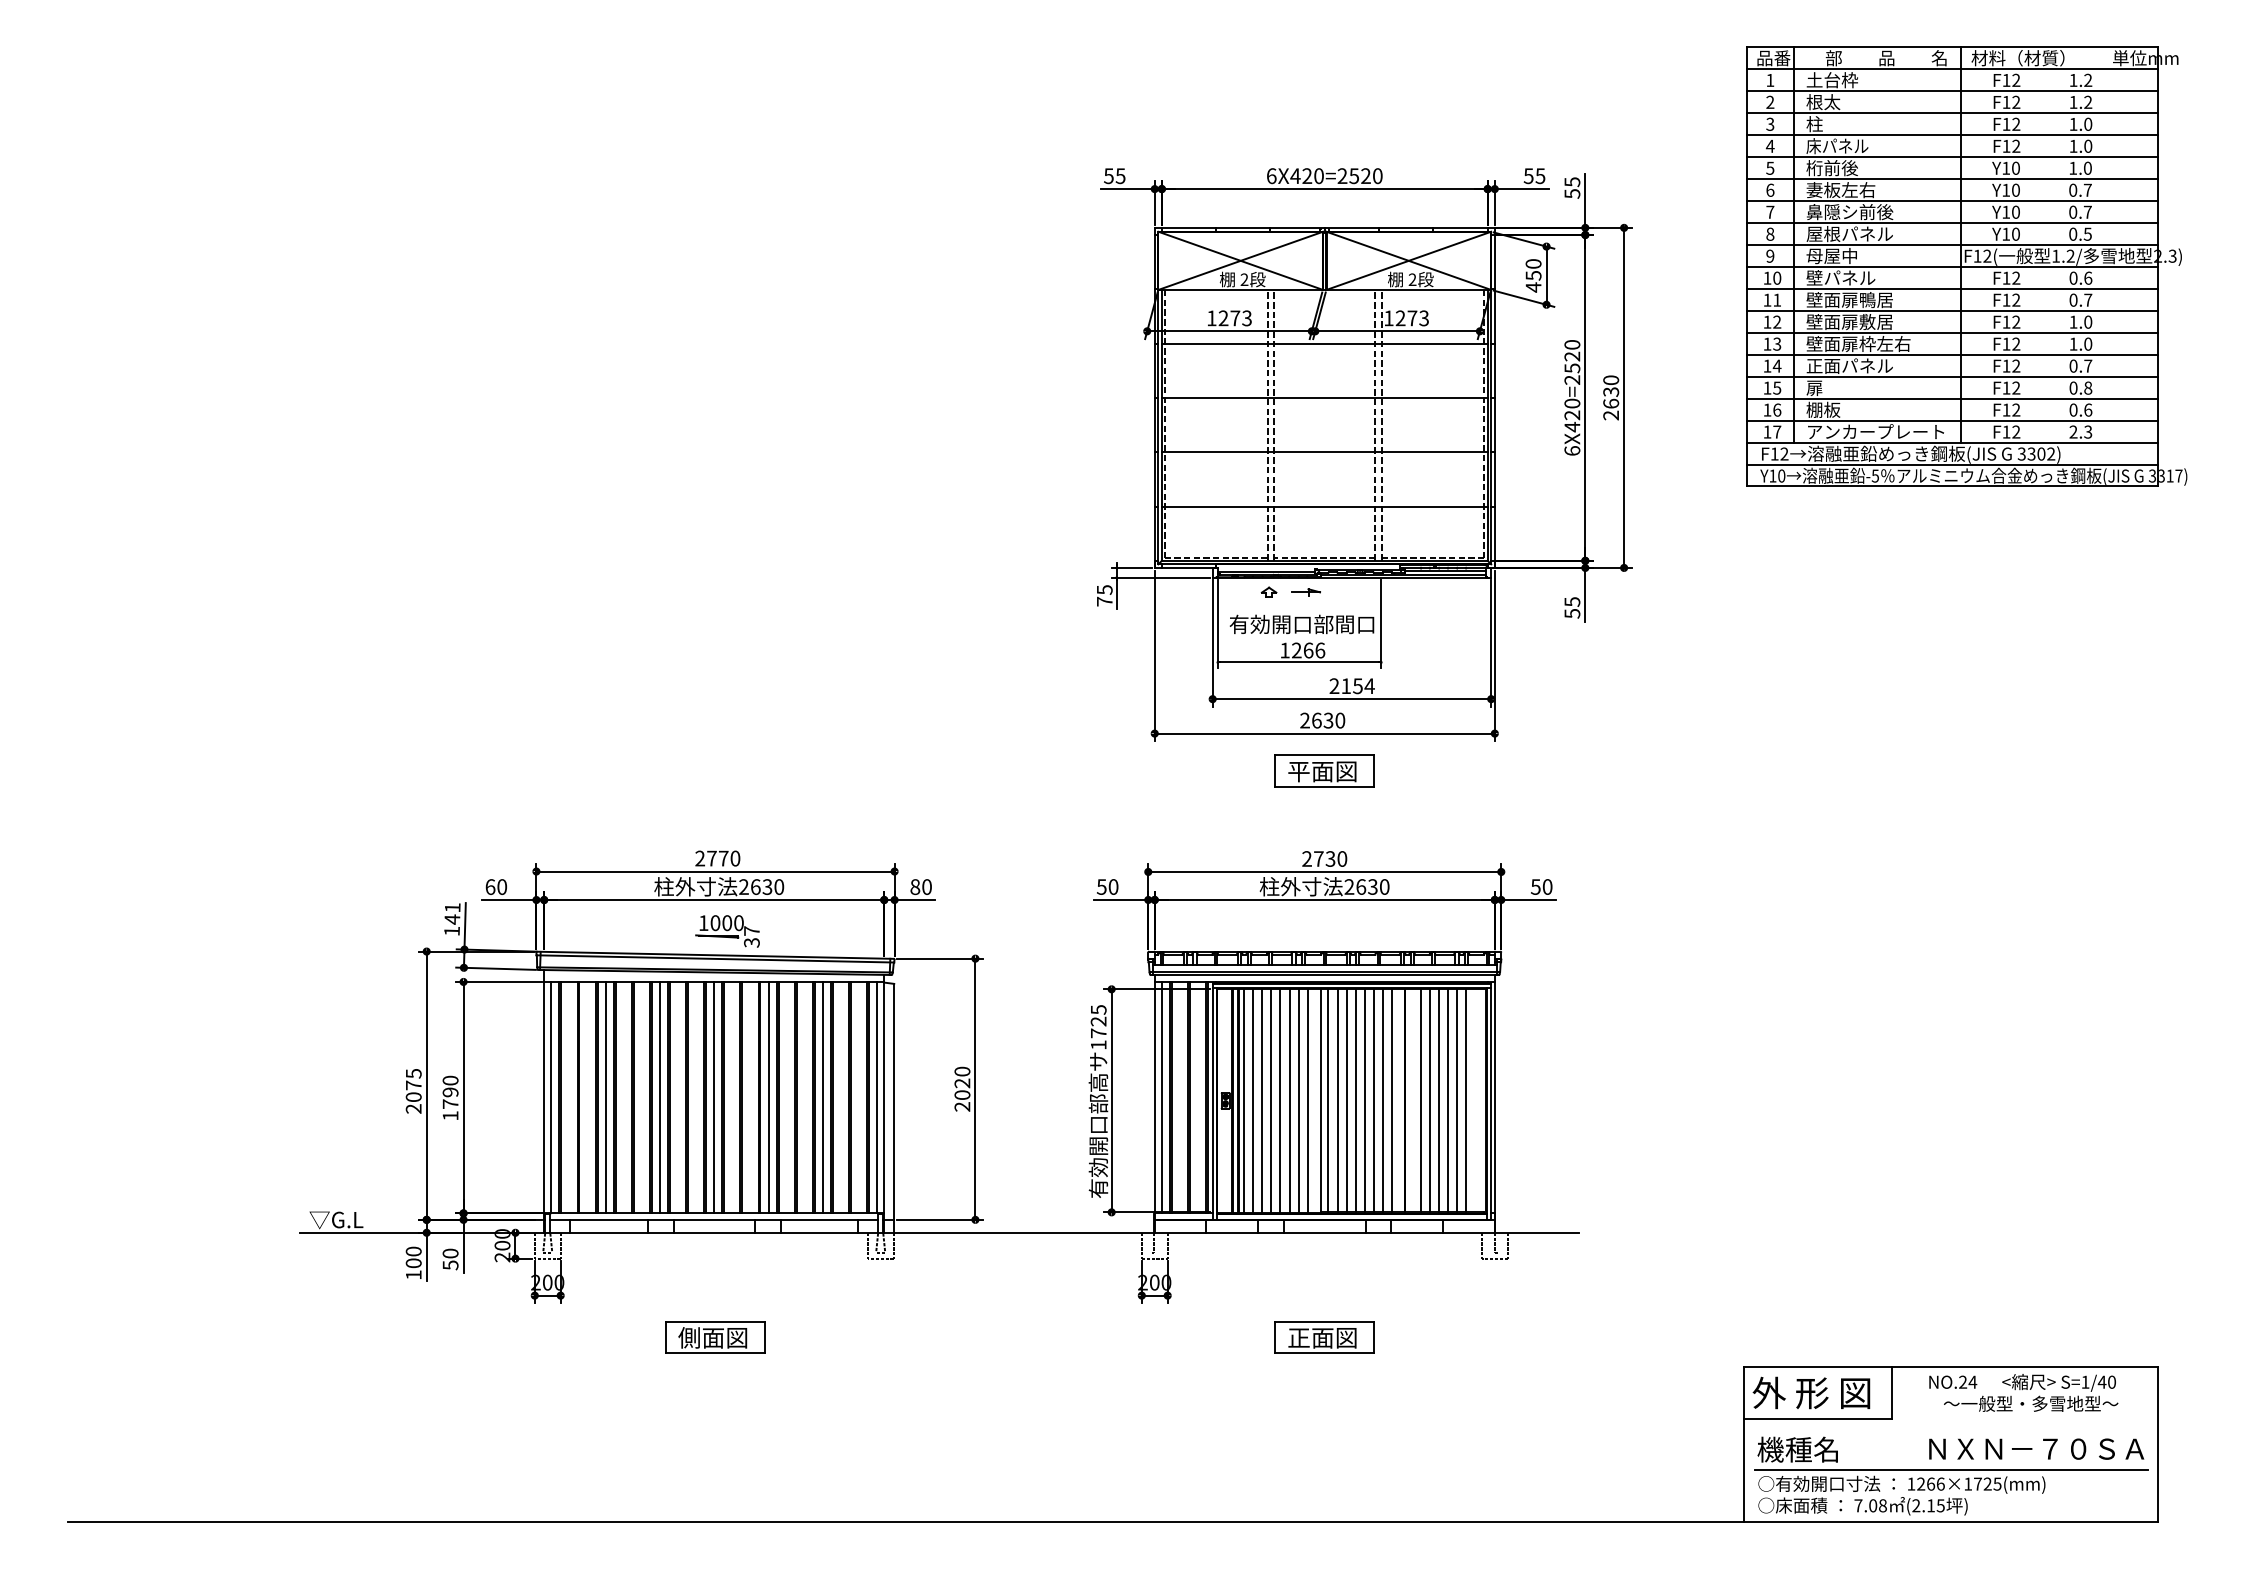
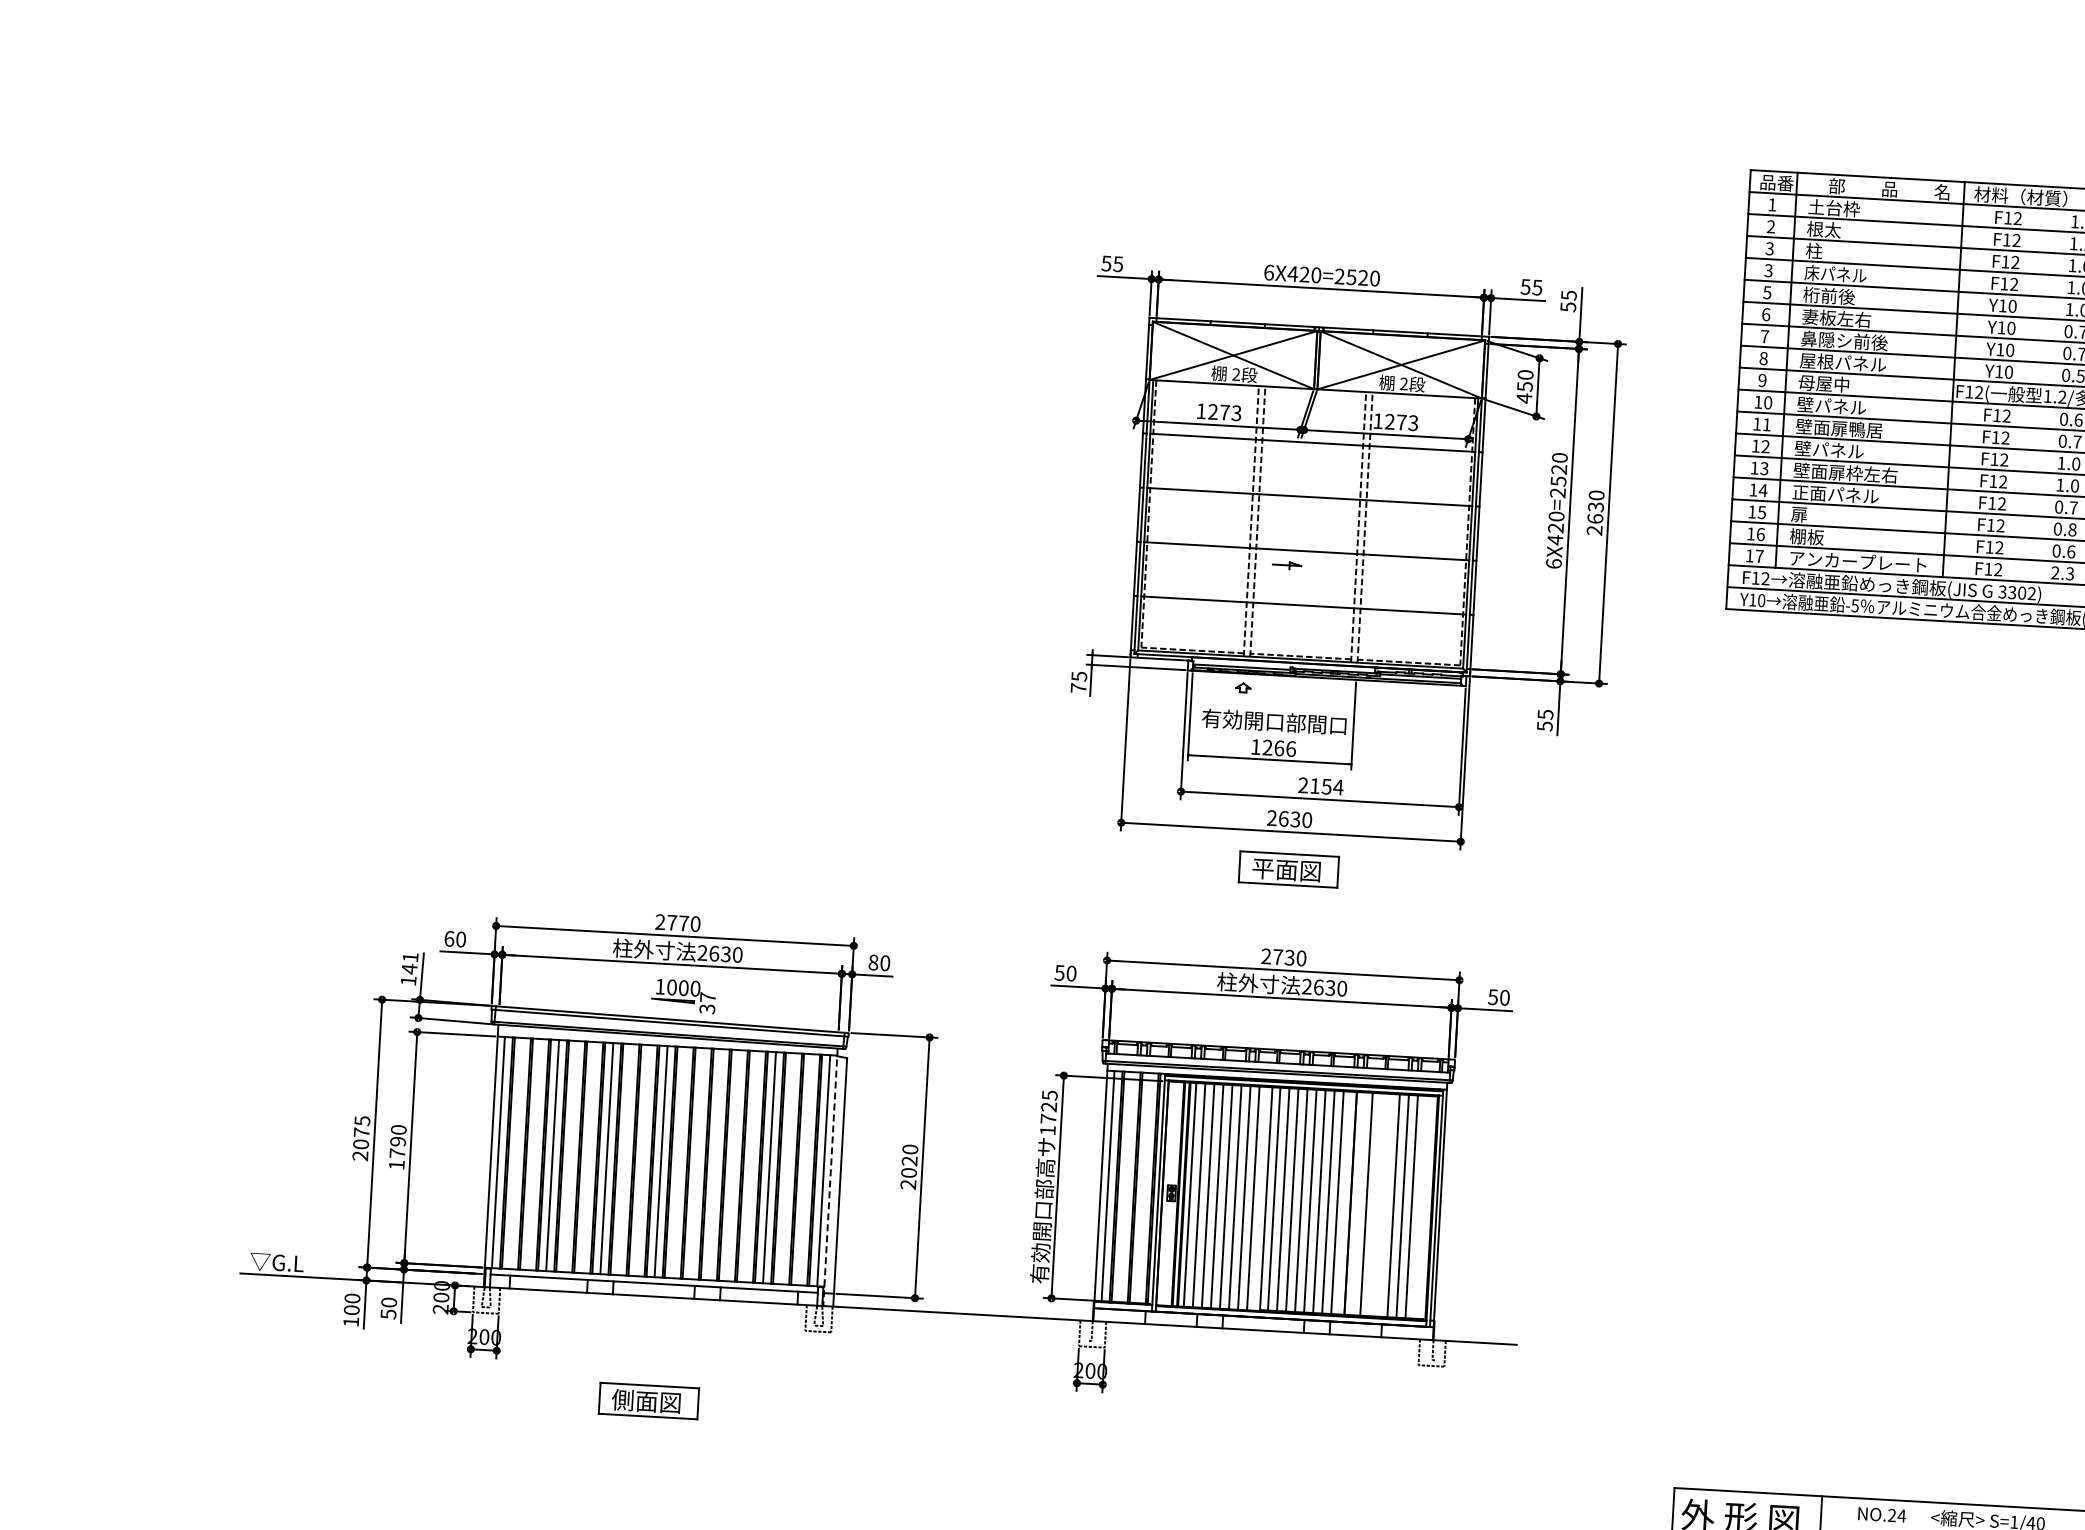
text: (1769, 145) -> (1767, 269), 4 -> 3
text: (1858, 322) -> (1846, 451), 壁面扉敷居 -> 壁パネル
part: (1305, 592) -> (1286, 565), moved
line: (768, 1097) -> (715, 1164), removed
line: (1430, 1100) -> (1376, 1204), removed
line: (1439, 1100) -> (1385, 1204), removed
line: (884, 1103) -> (830, 1176), solid -> dashed
part: (1324, 1337) -> (1257, 1435), removed

